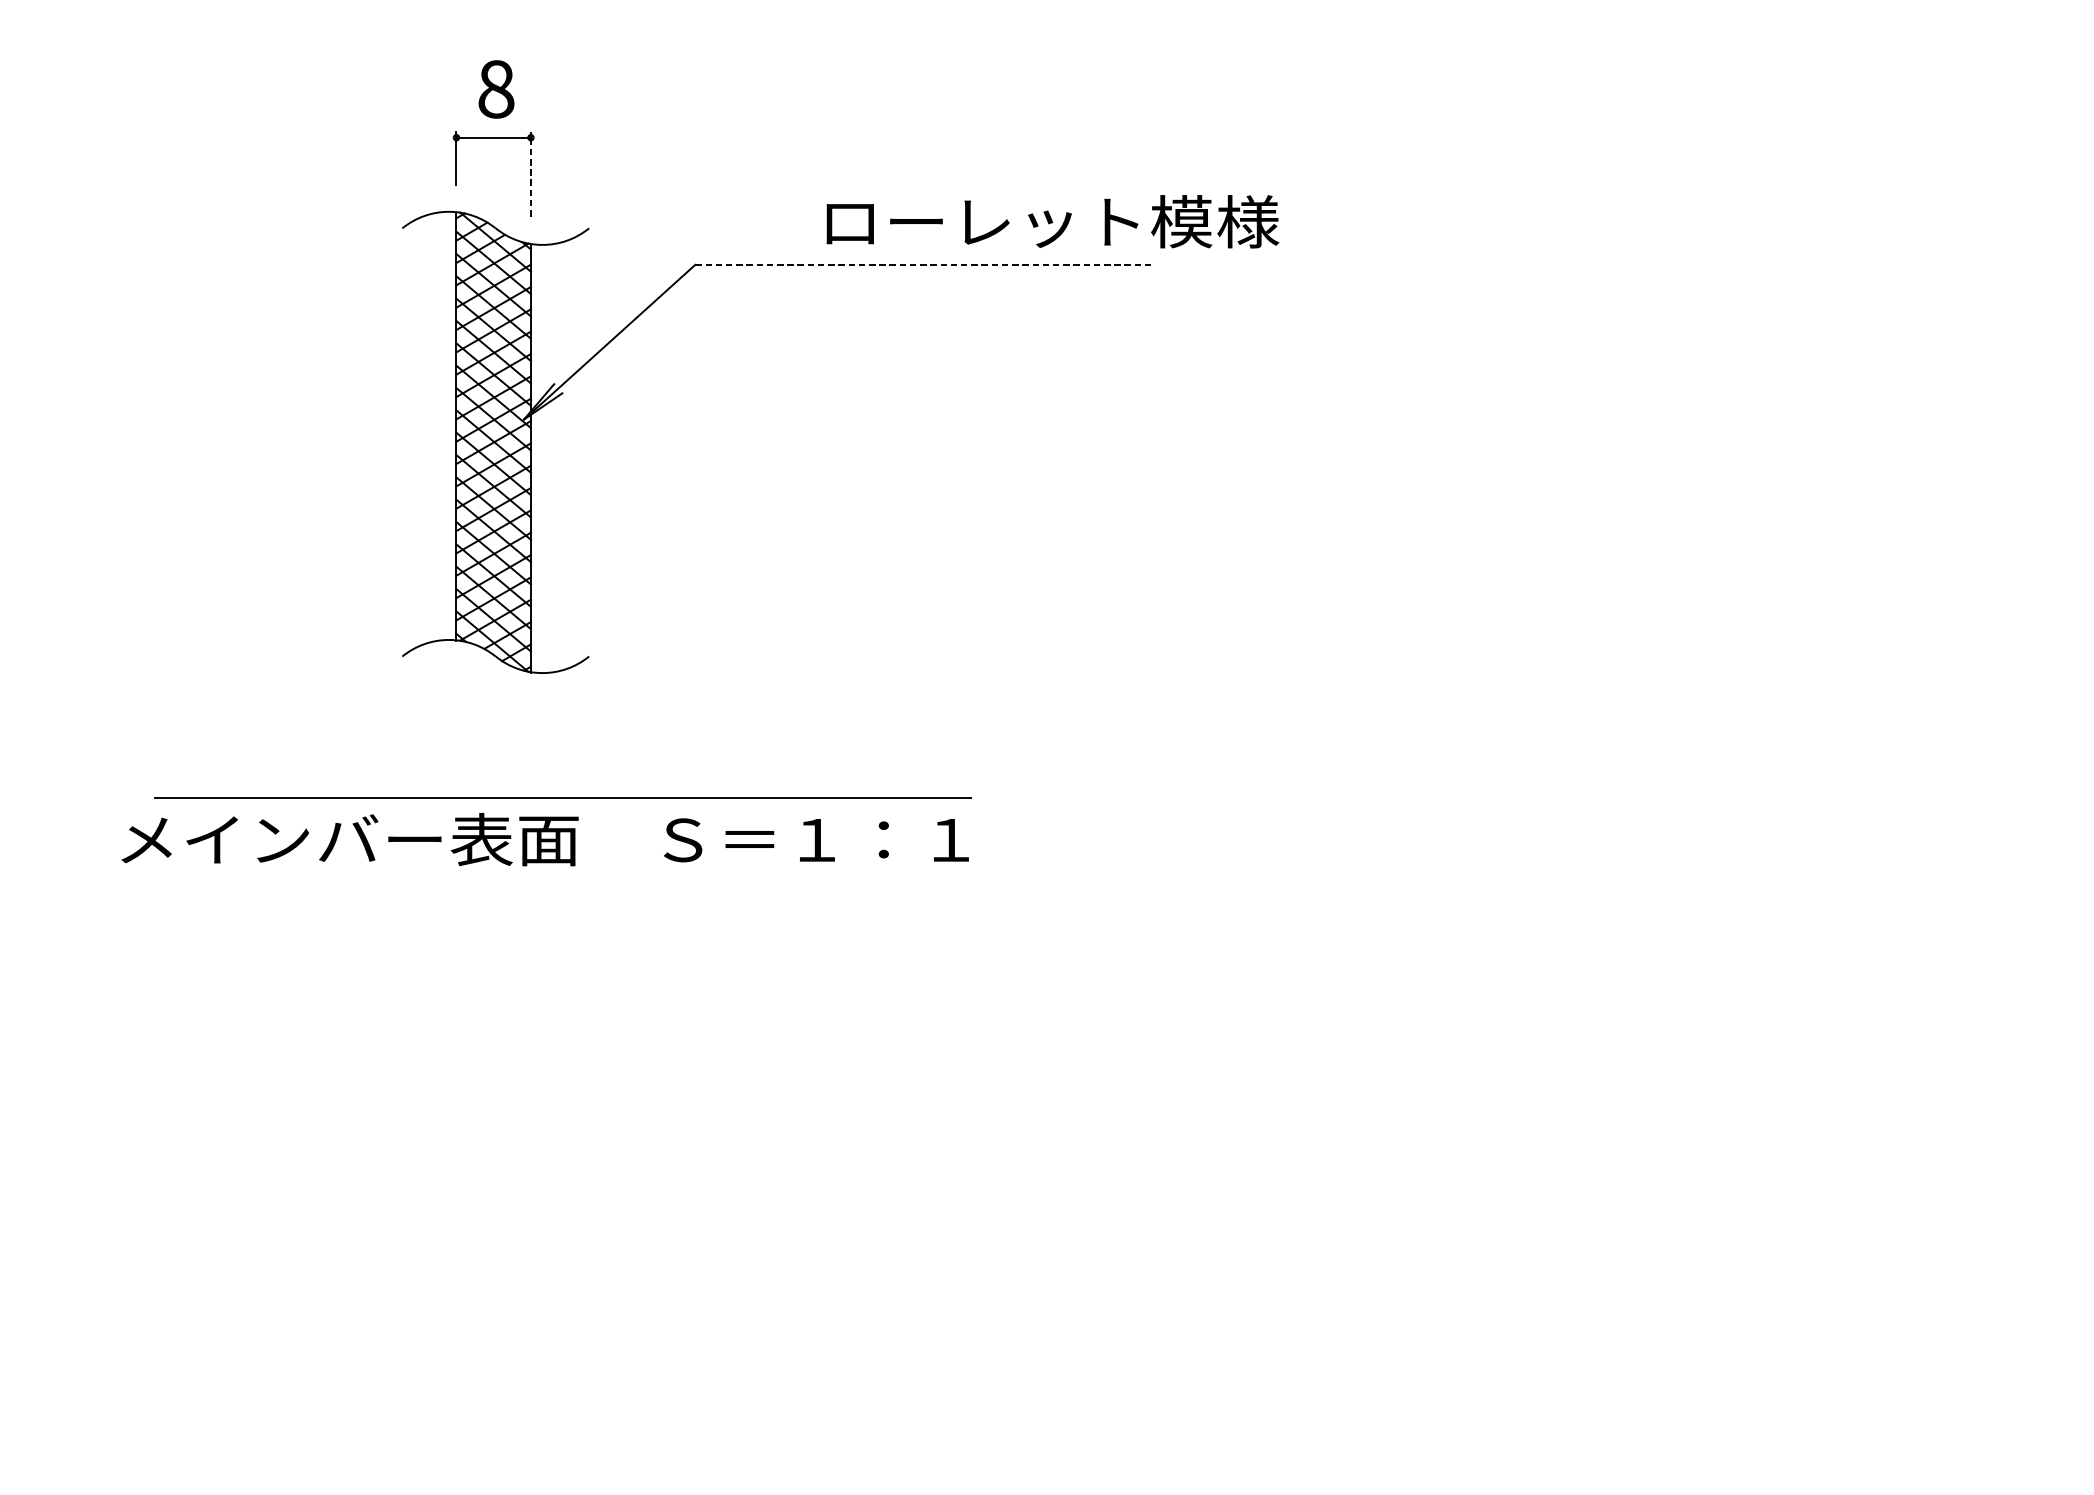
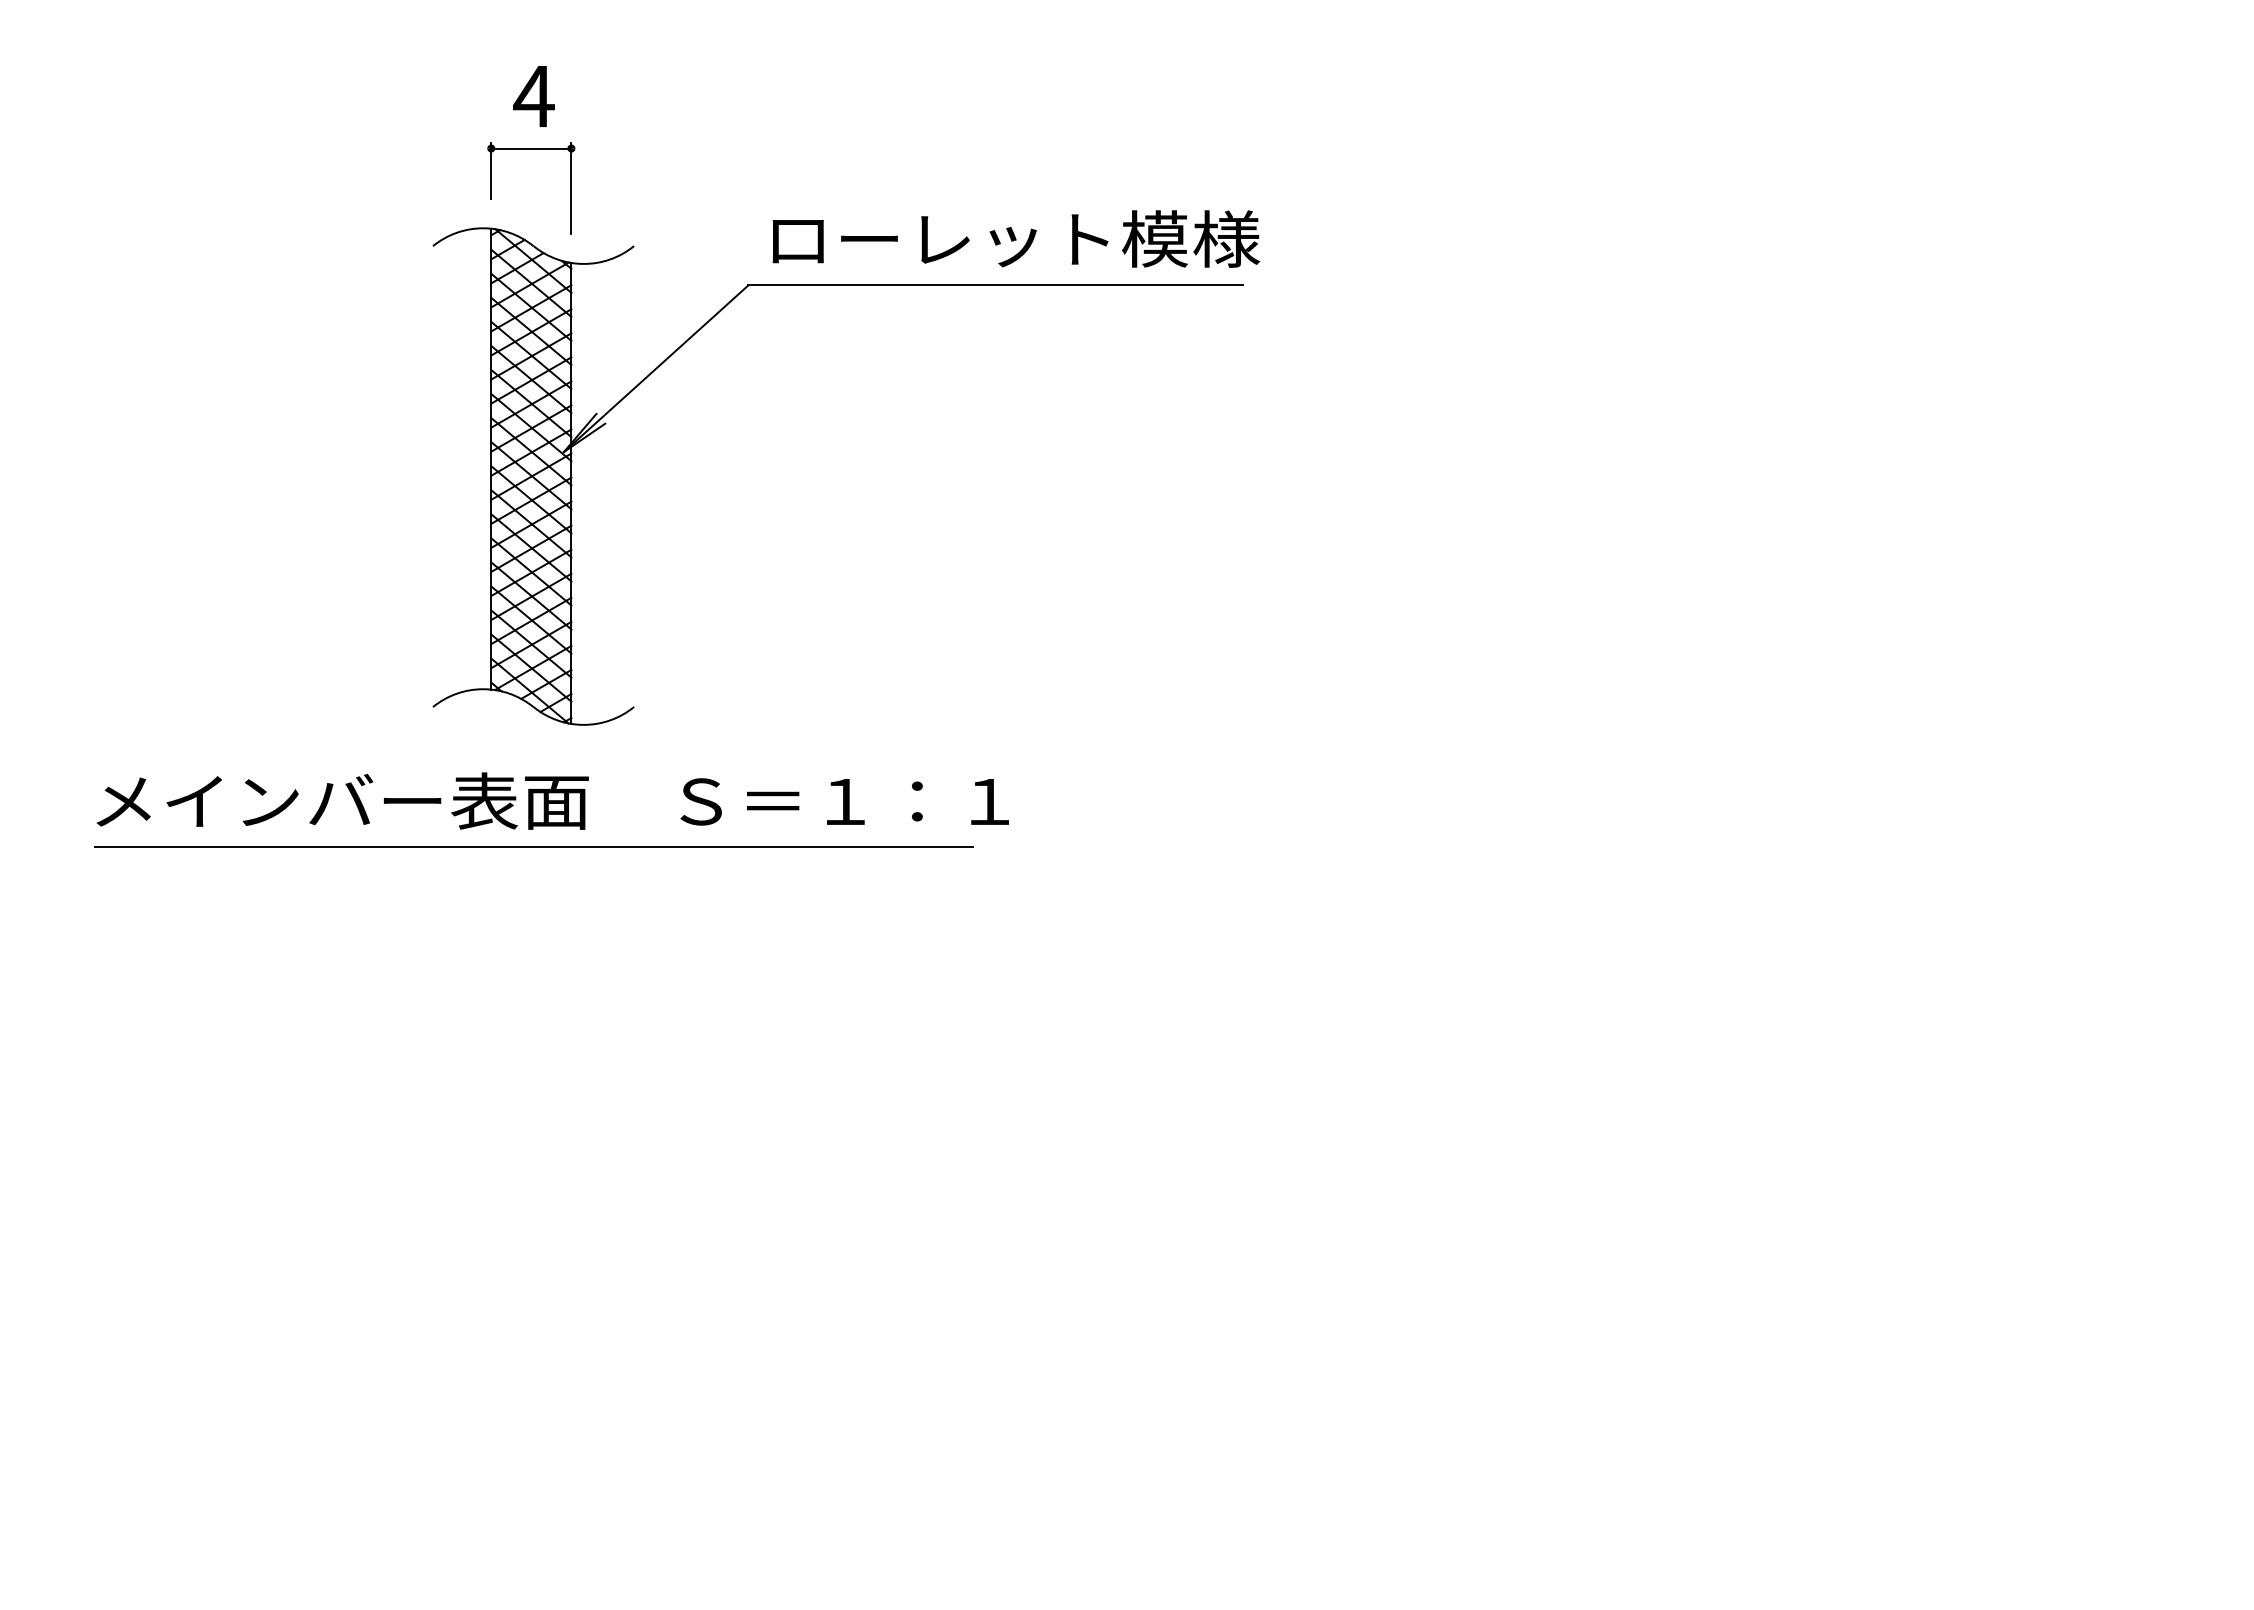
text: (495, 89) -> (533, 96), 8 -> 4
line: (530, 173) -> (571, 187), dashed -> solid
text: (1053, 221) -> (1016, 238), moved
line: (925, 264) -> (996, 285), dashed -> solid
line: (562, 798) -> (533, 846), moved
text: (544, 838) -> (552, 800), moved

